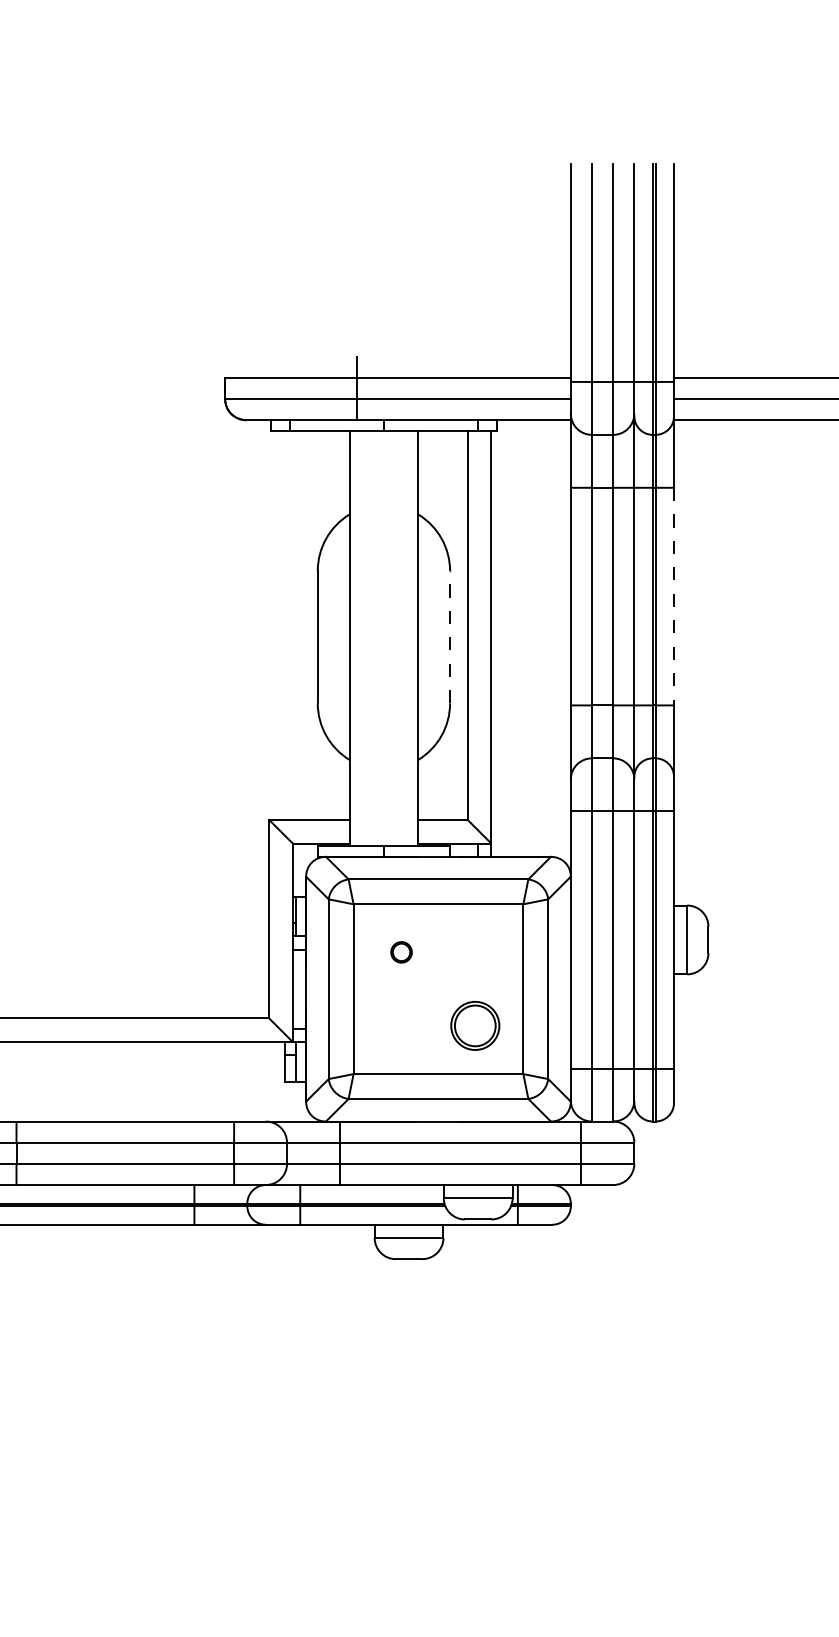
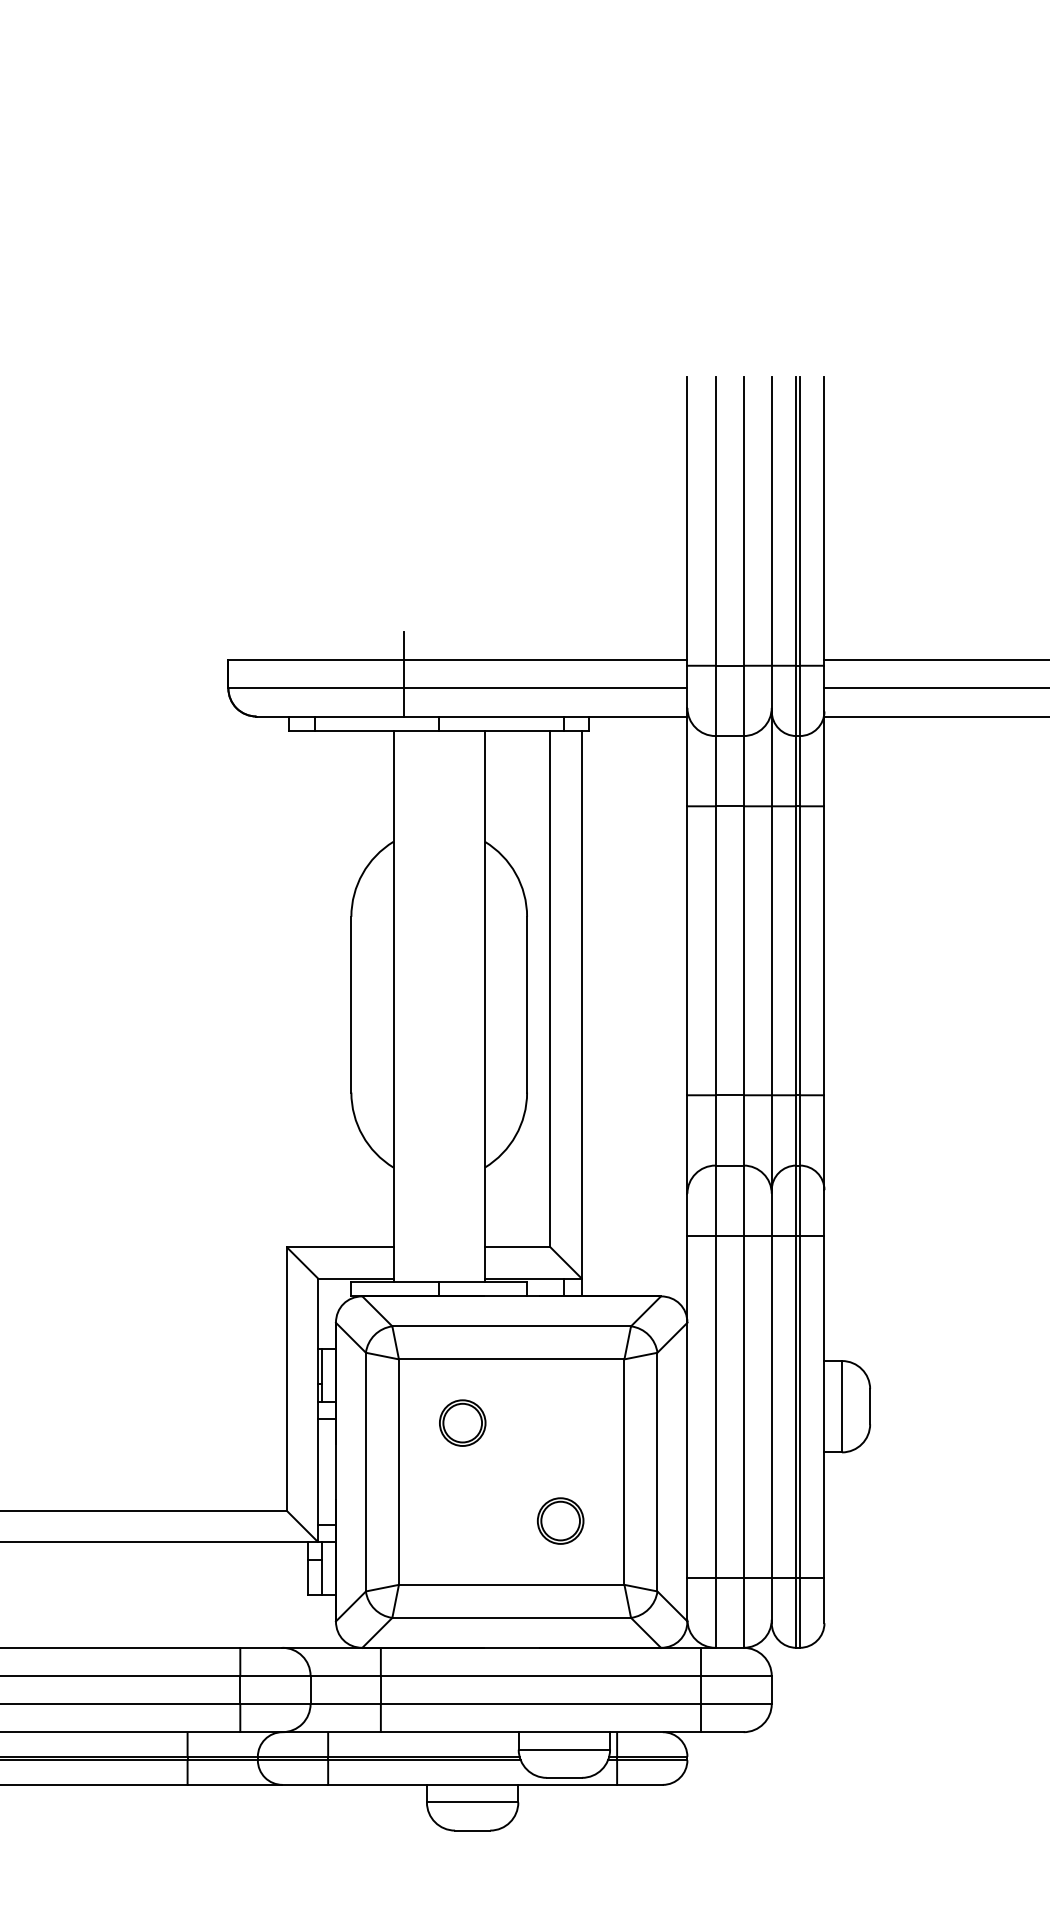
line: (674, 596) -> (825, 950), dashed -> solid
line: (450, 636) -> (527, 1003), dashed -> solid
part: (401, 952) -> (462, 1423), size x1.67
part: (475, 1026) -> (560, 1521), size x0.71

